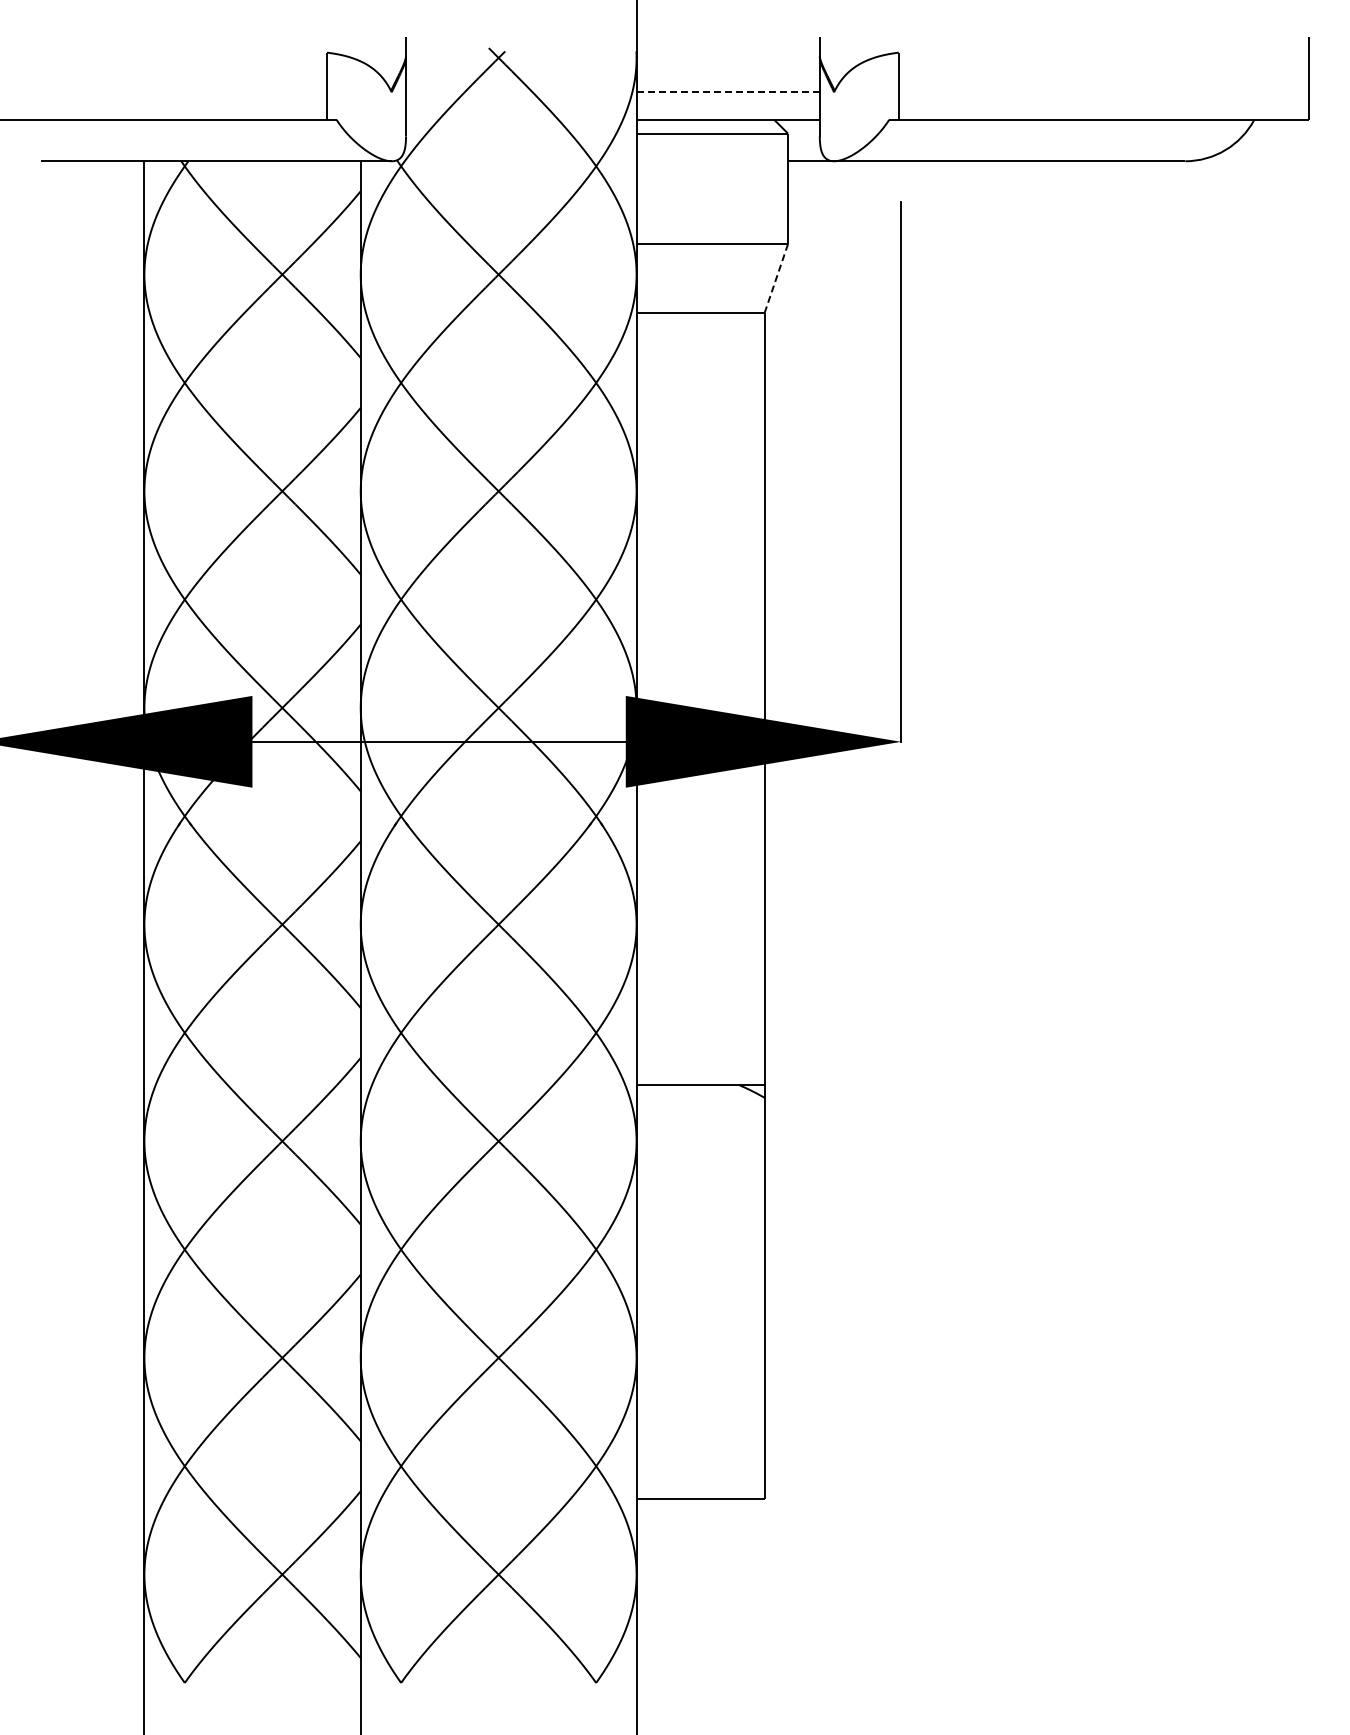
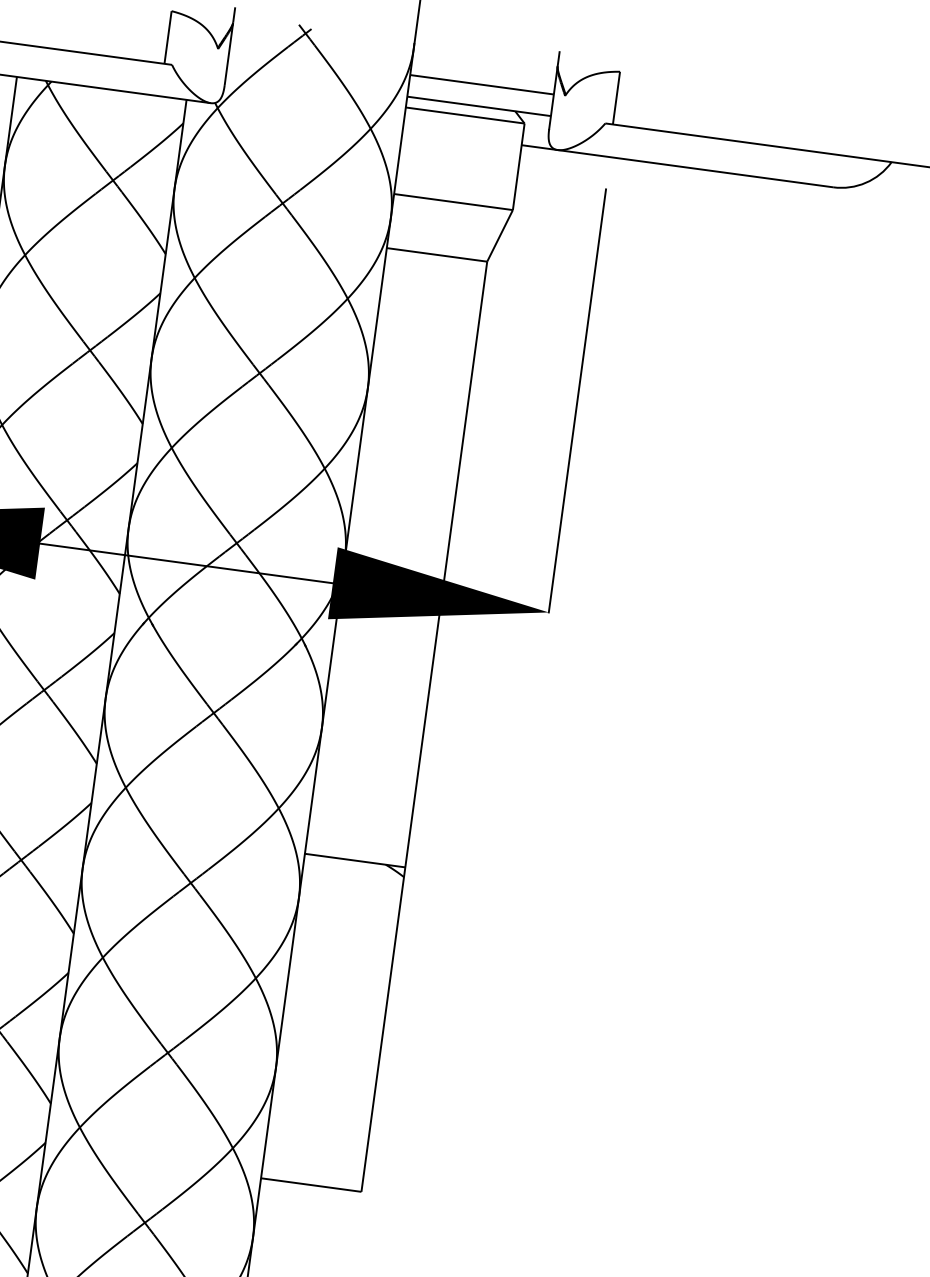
line: (728, 92) -> (482, 84), dashed -> solid
line: (776, 278) -> (500, 235), dashed -> solid

